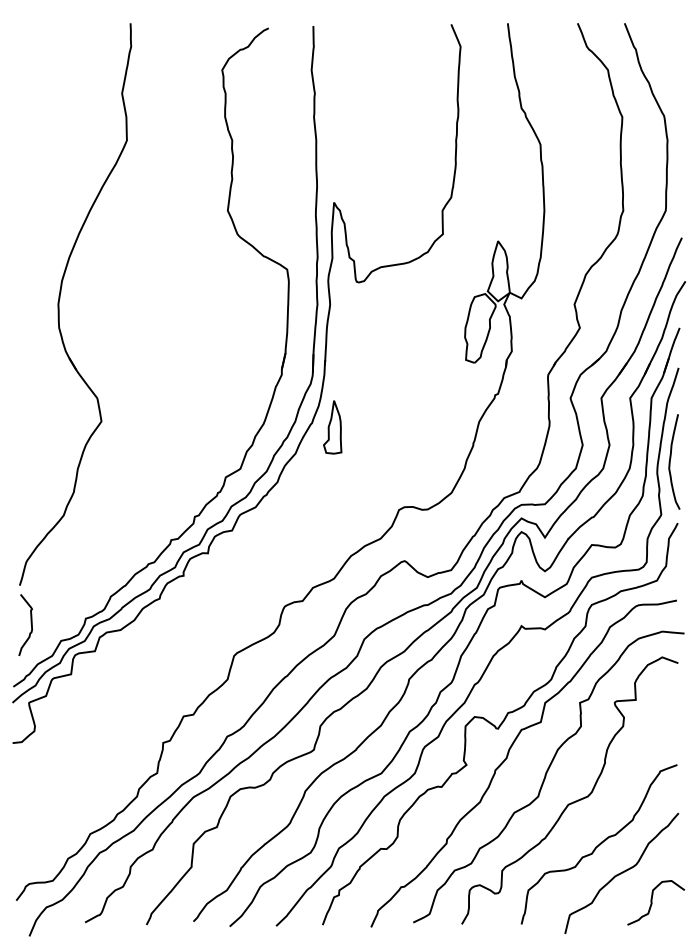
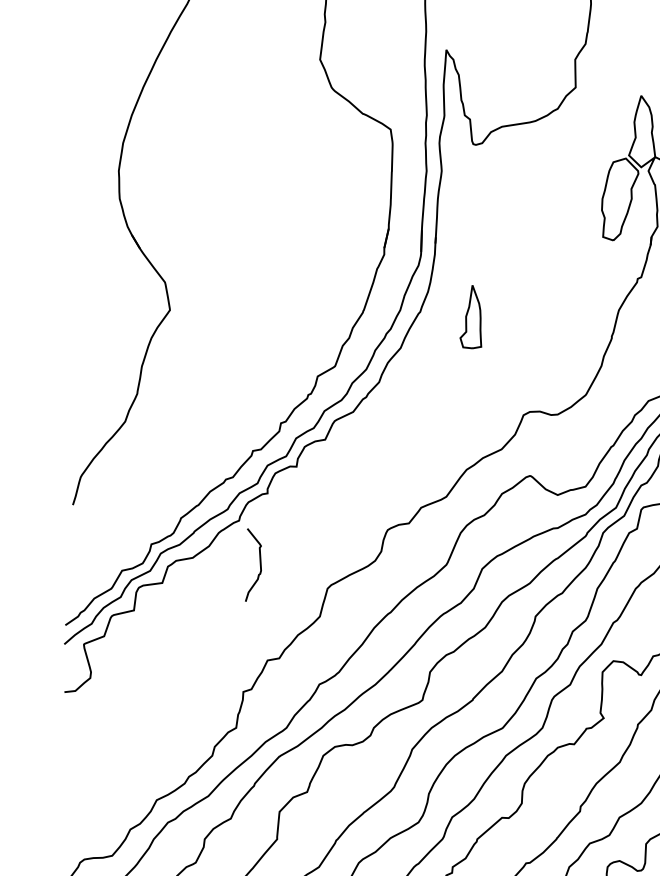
part: (332, 427) -> (470, 317), moved
curve: (30, 623) -> (259, 563), moved

